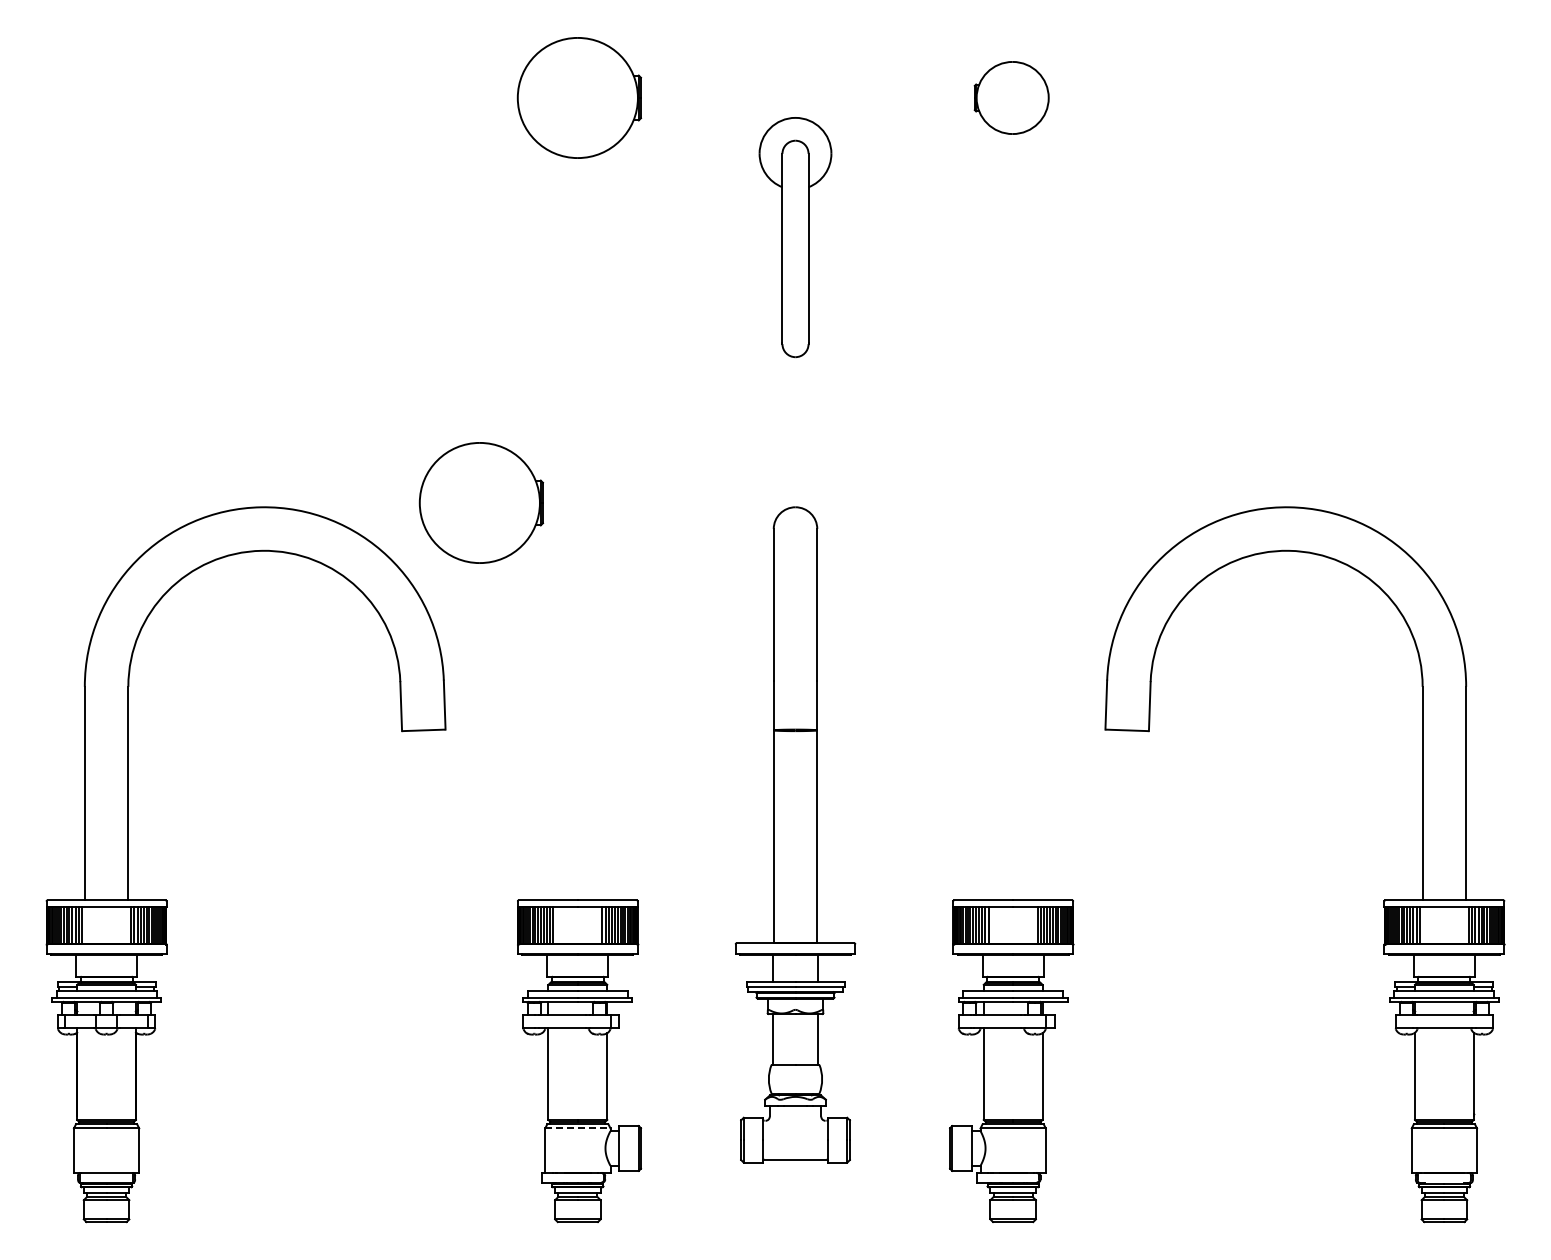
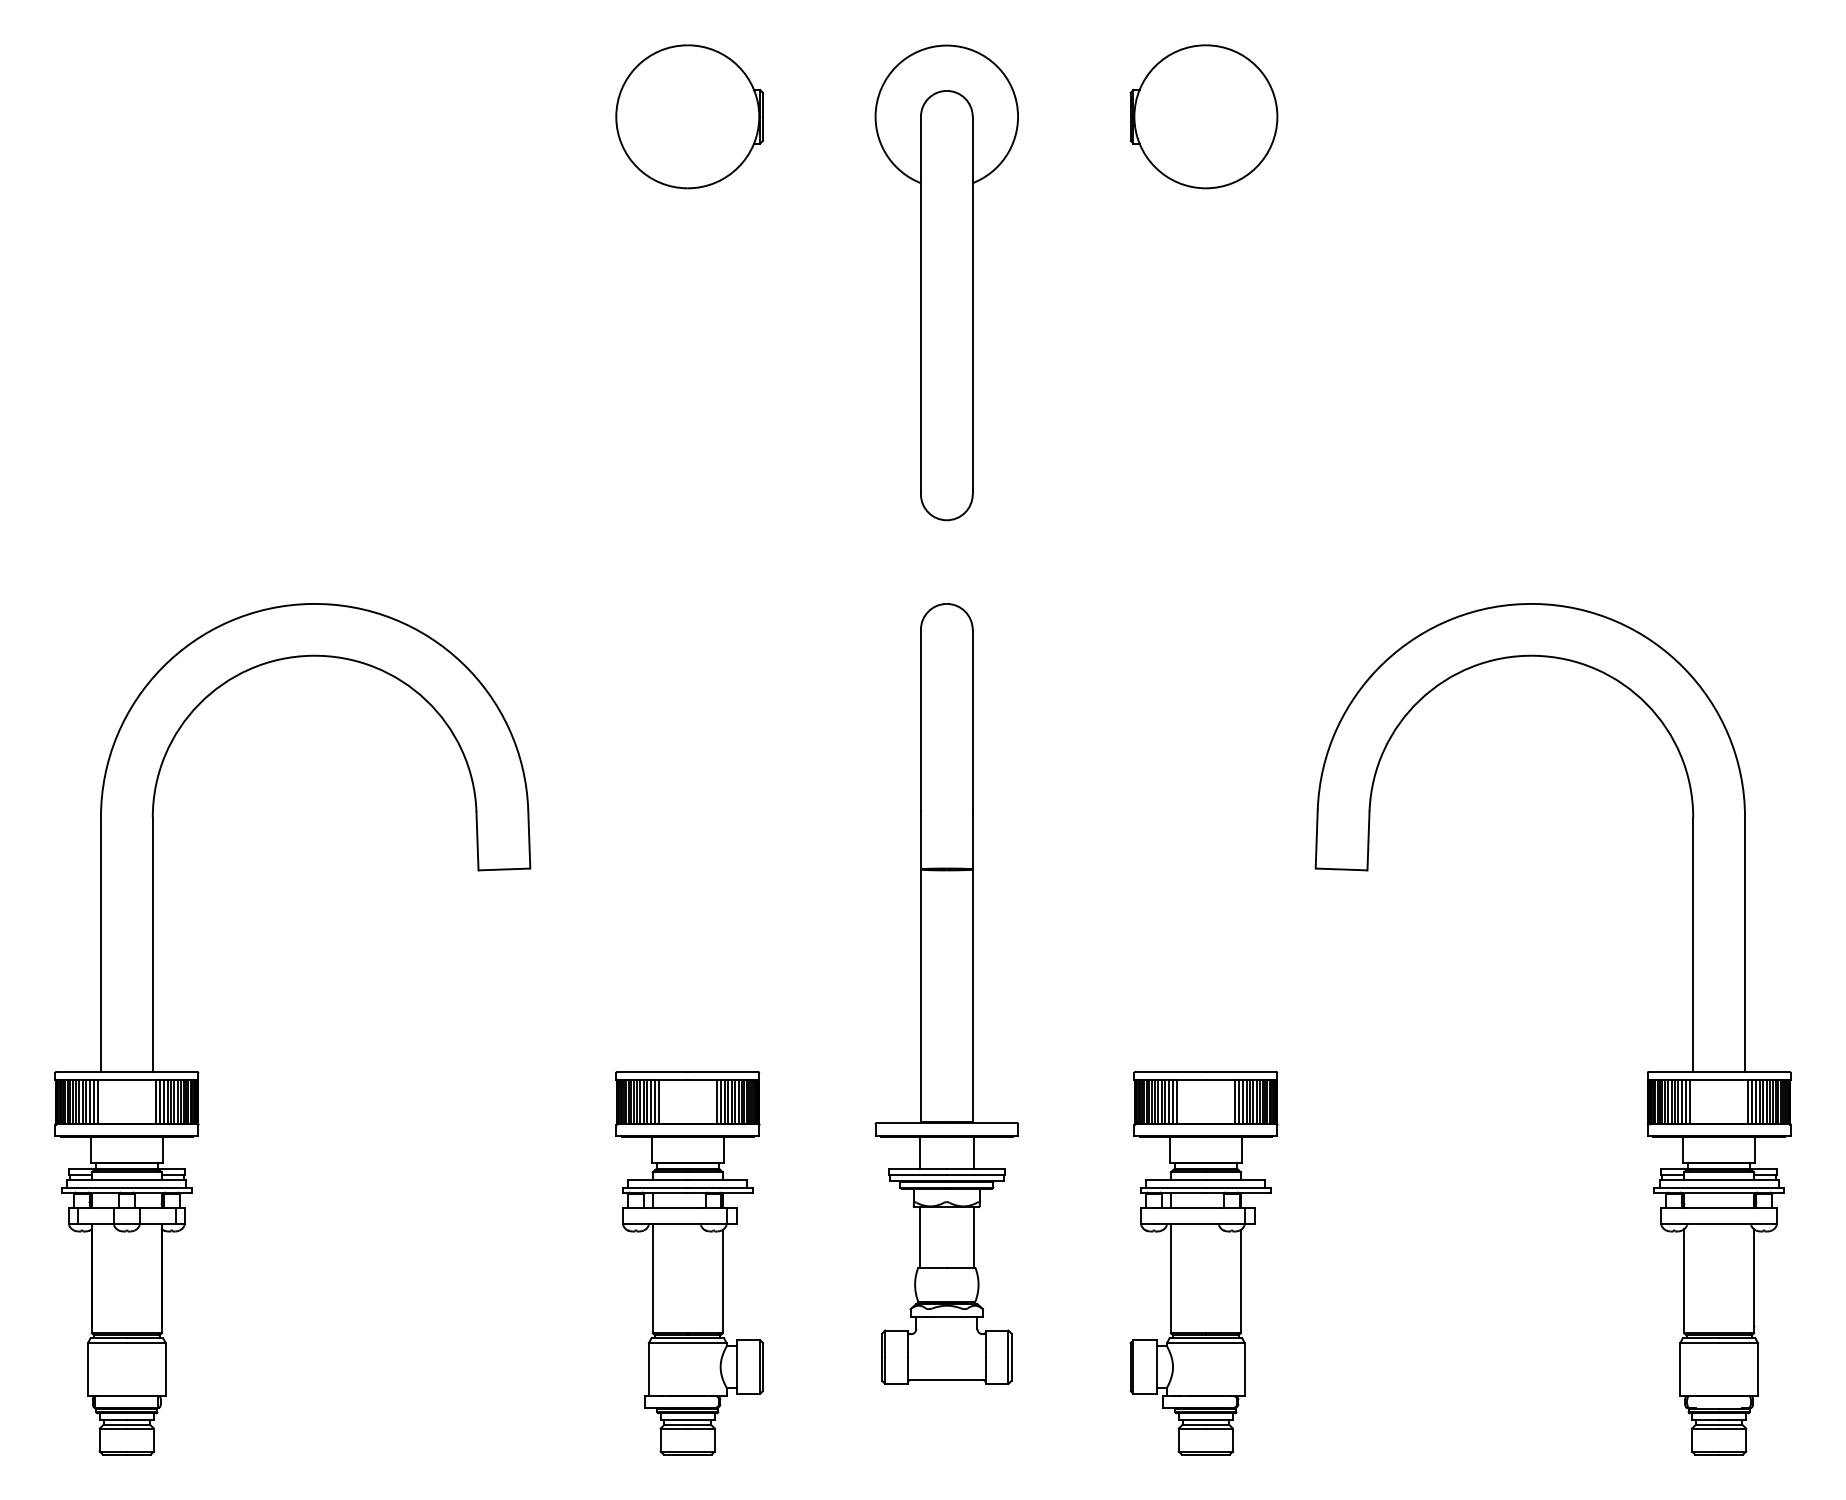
part: (1011, 97) -> (1203, 116), size x1.67
part: (795, 237) -> (946, 282), size x1.67
part: (481, 502) -> (573, 598), removed
line: (577, 1128) -> (687, 1343), dashed -> solid

